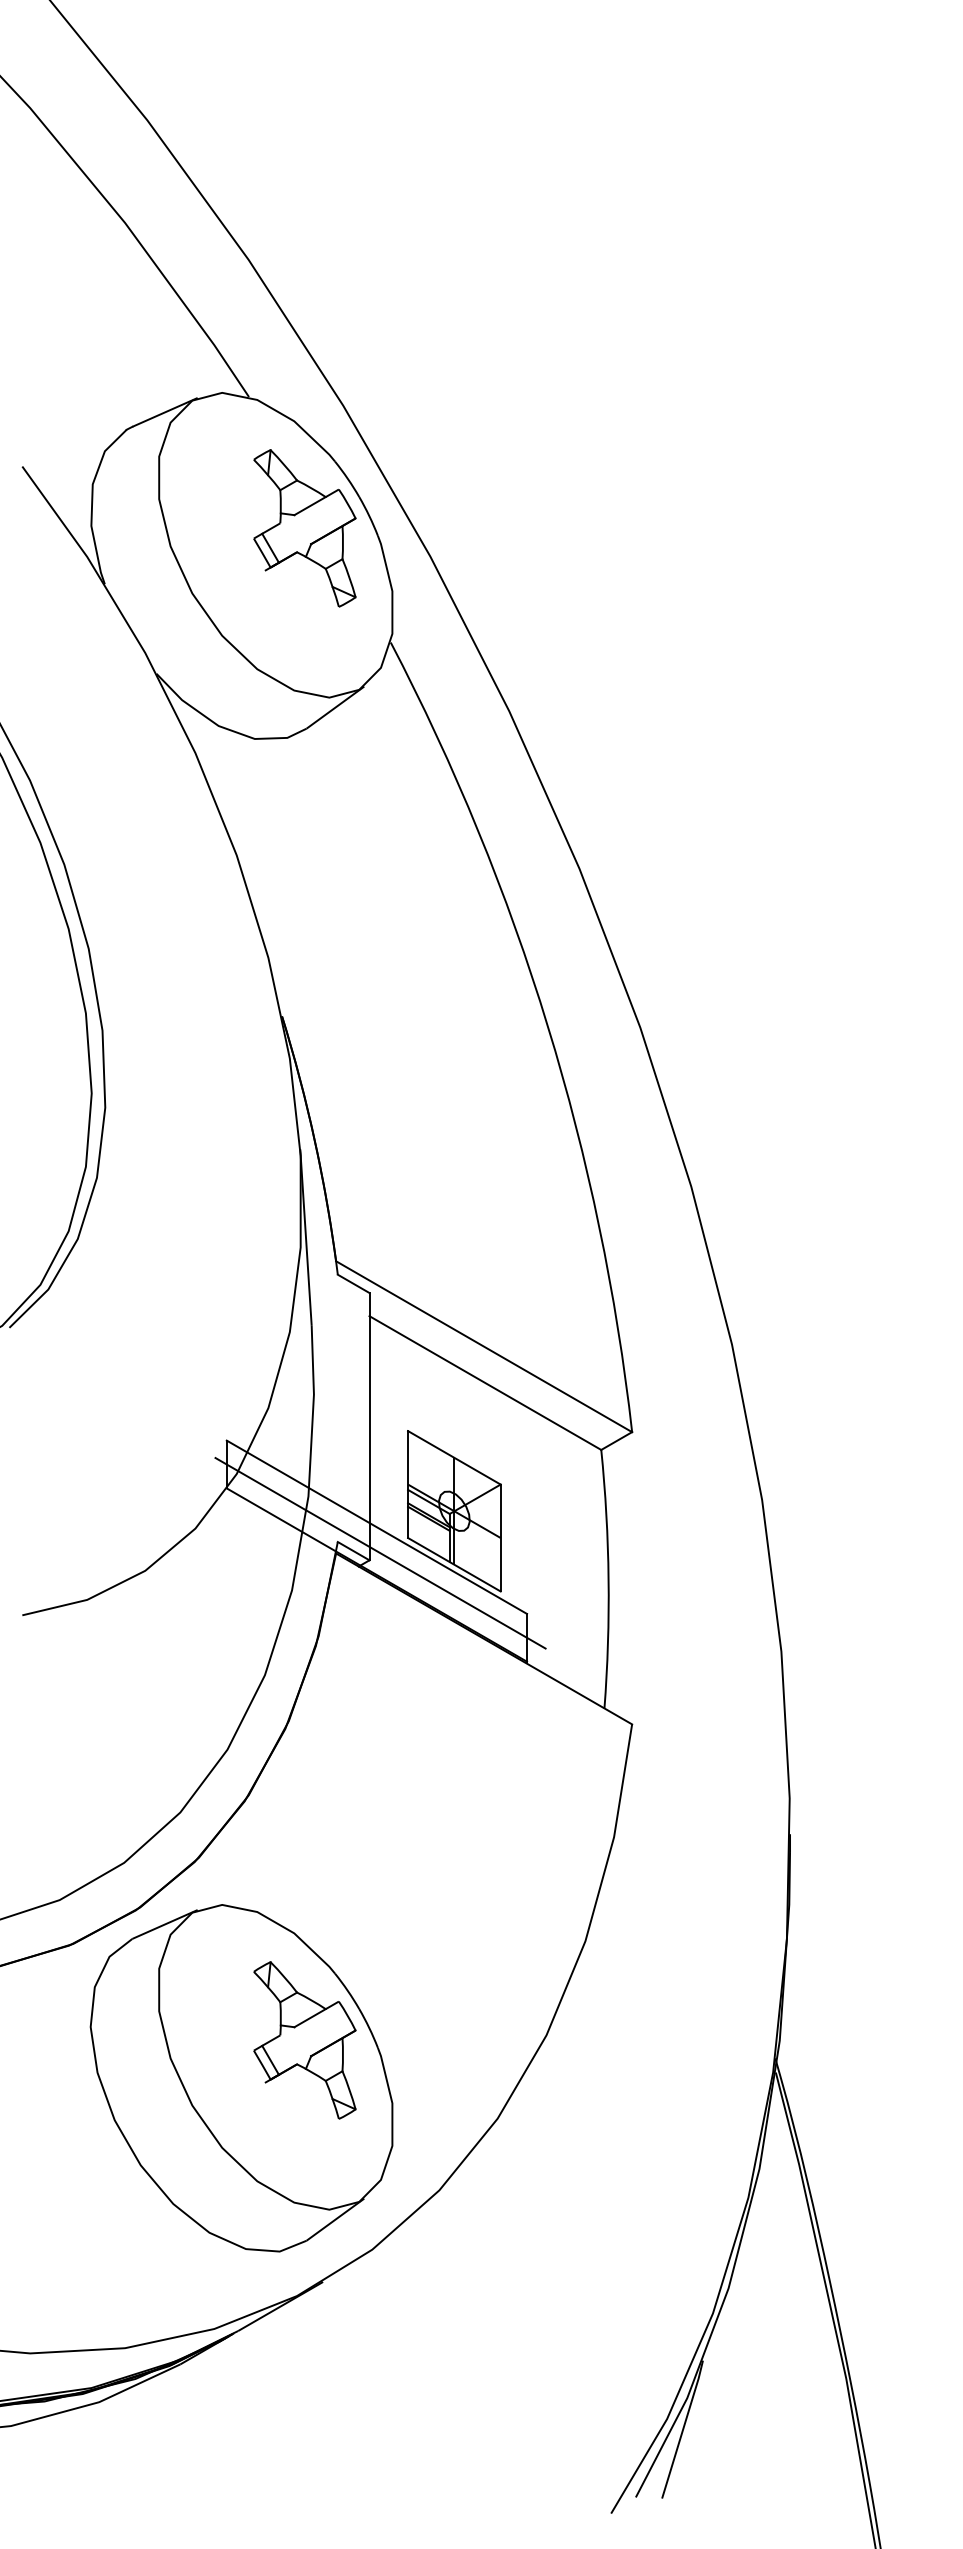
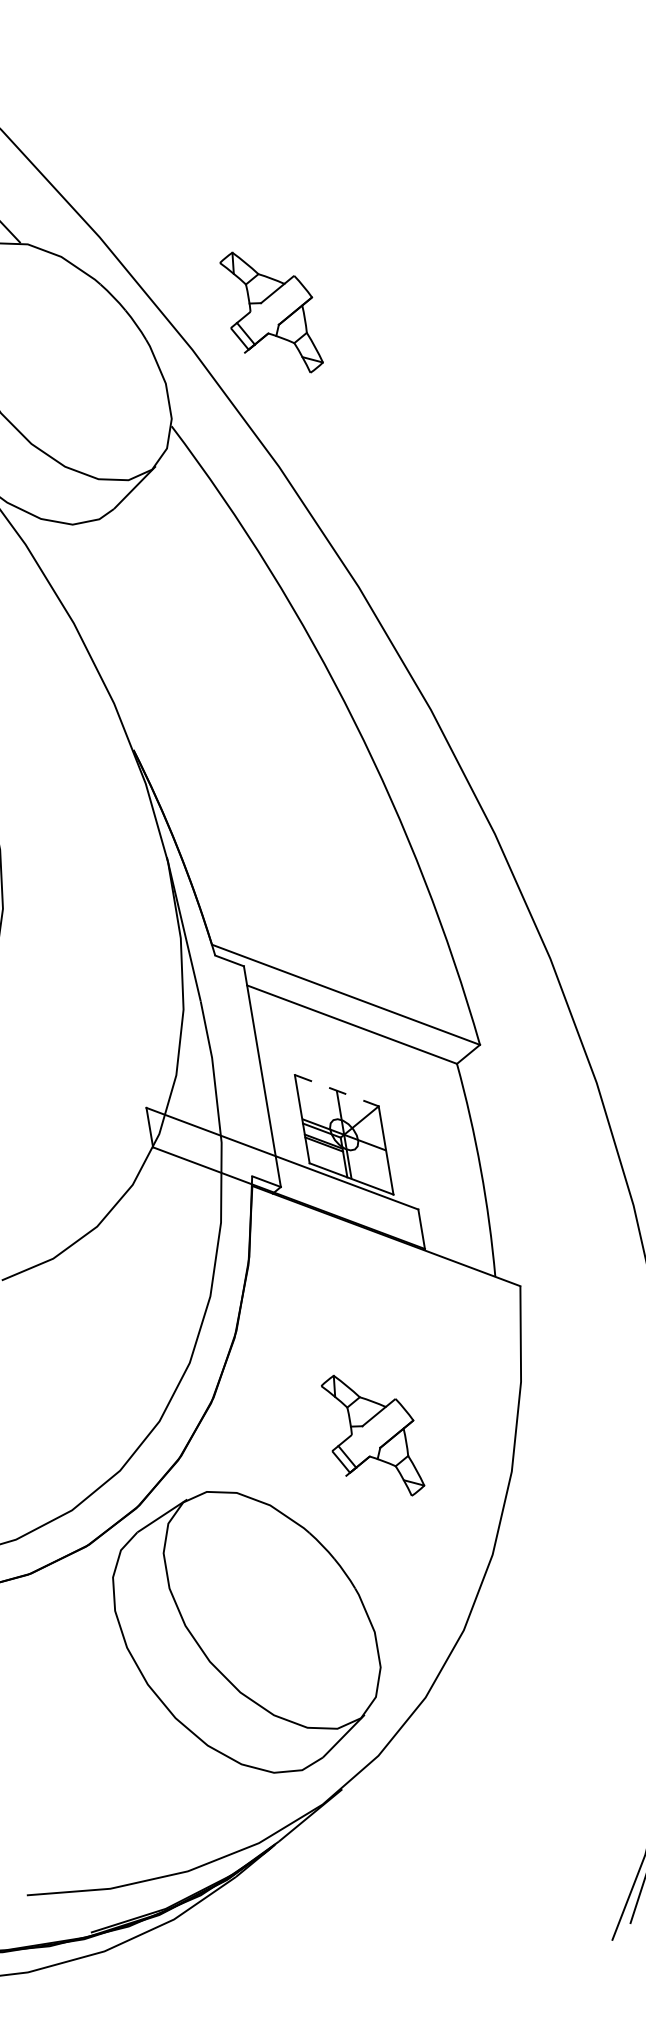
part: (304, 528) -> (271, 312), moved
line: (454, 1458) -> (336, 1091), solid -> dashed
line: (380, 1553) -> (289, 1179), removed
part: (304, 2040) -> (372, 1435), moved

